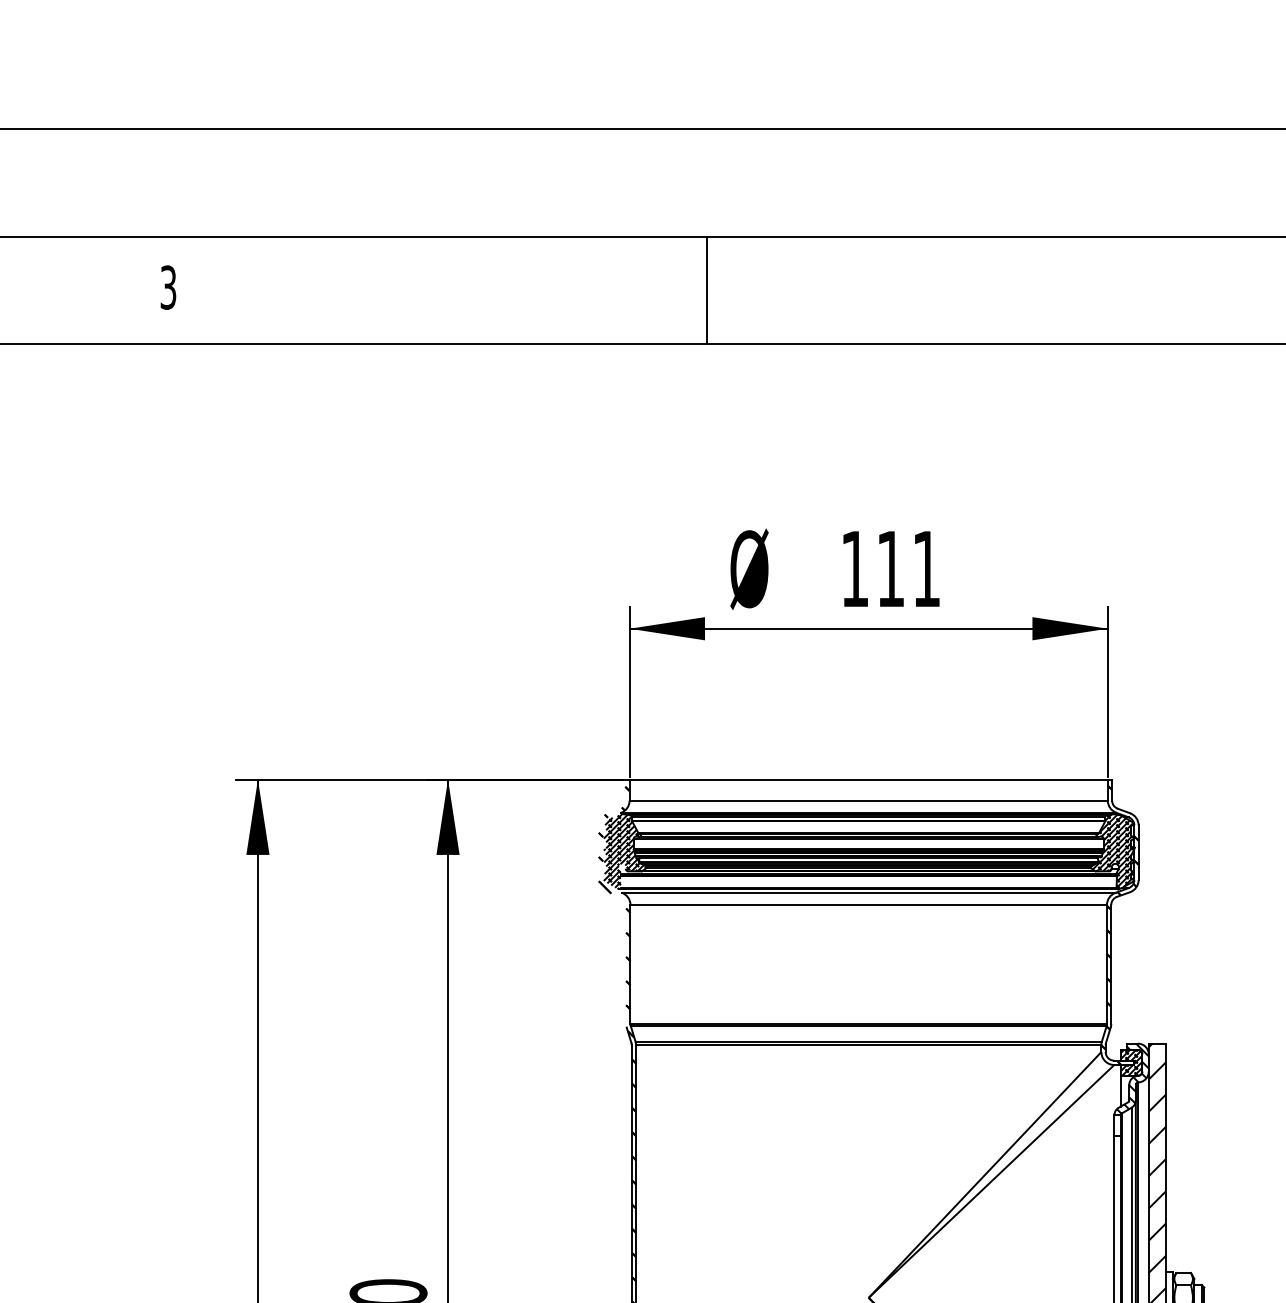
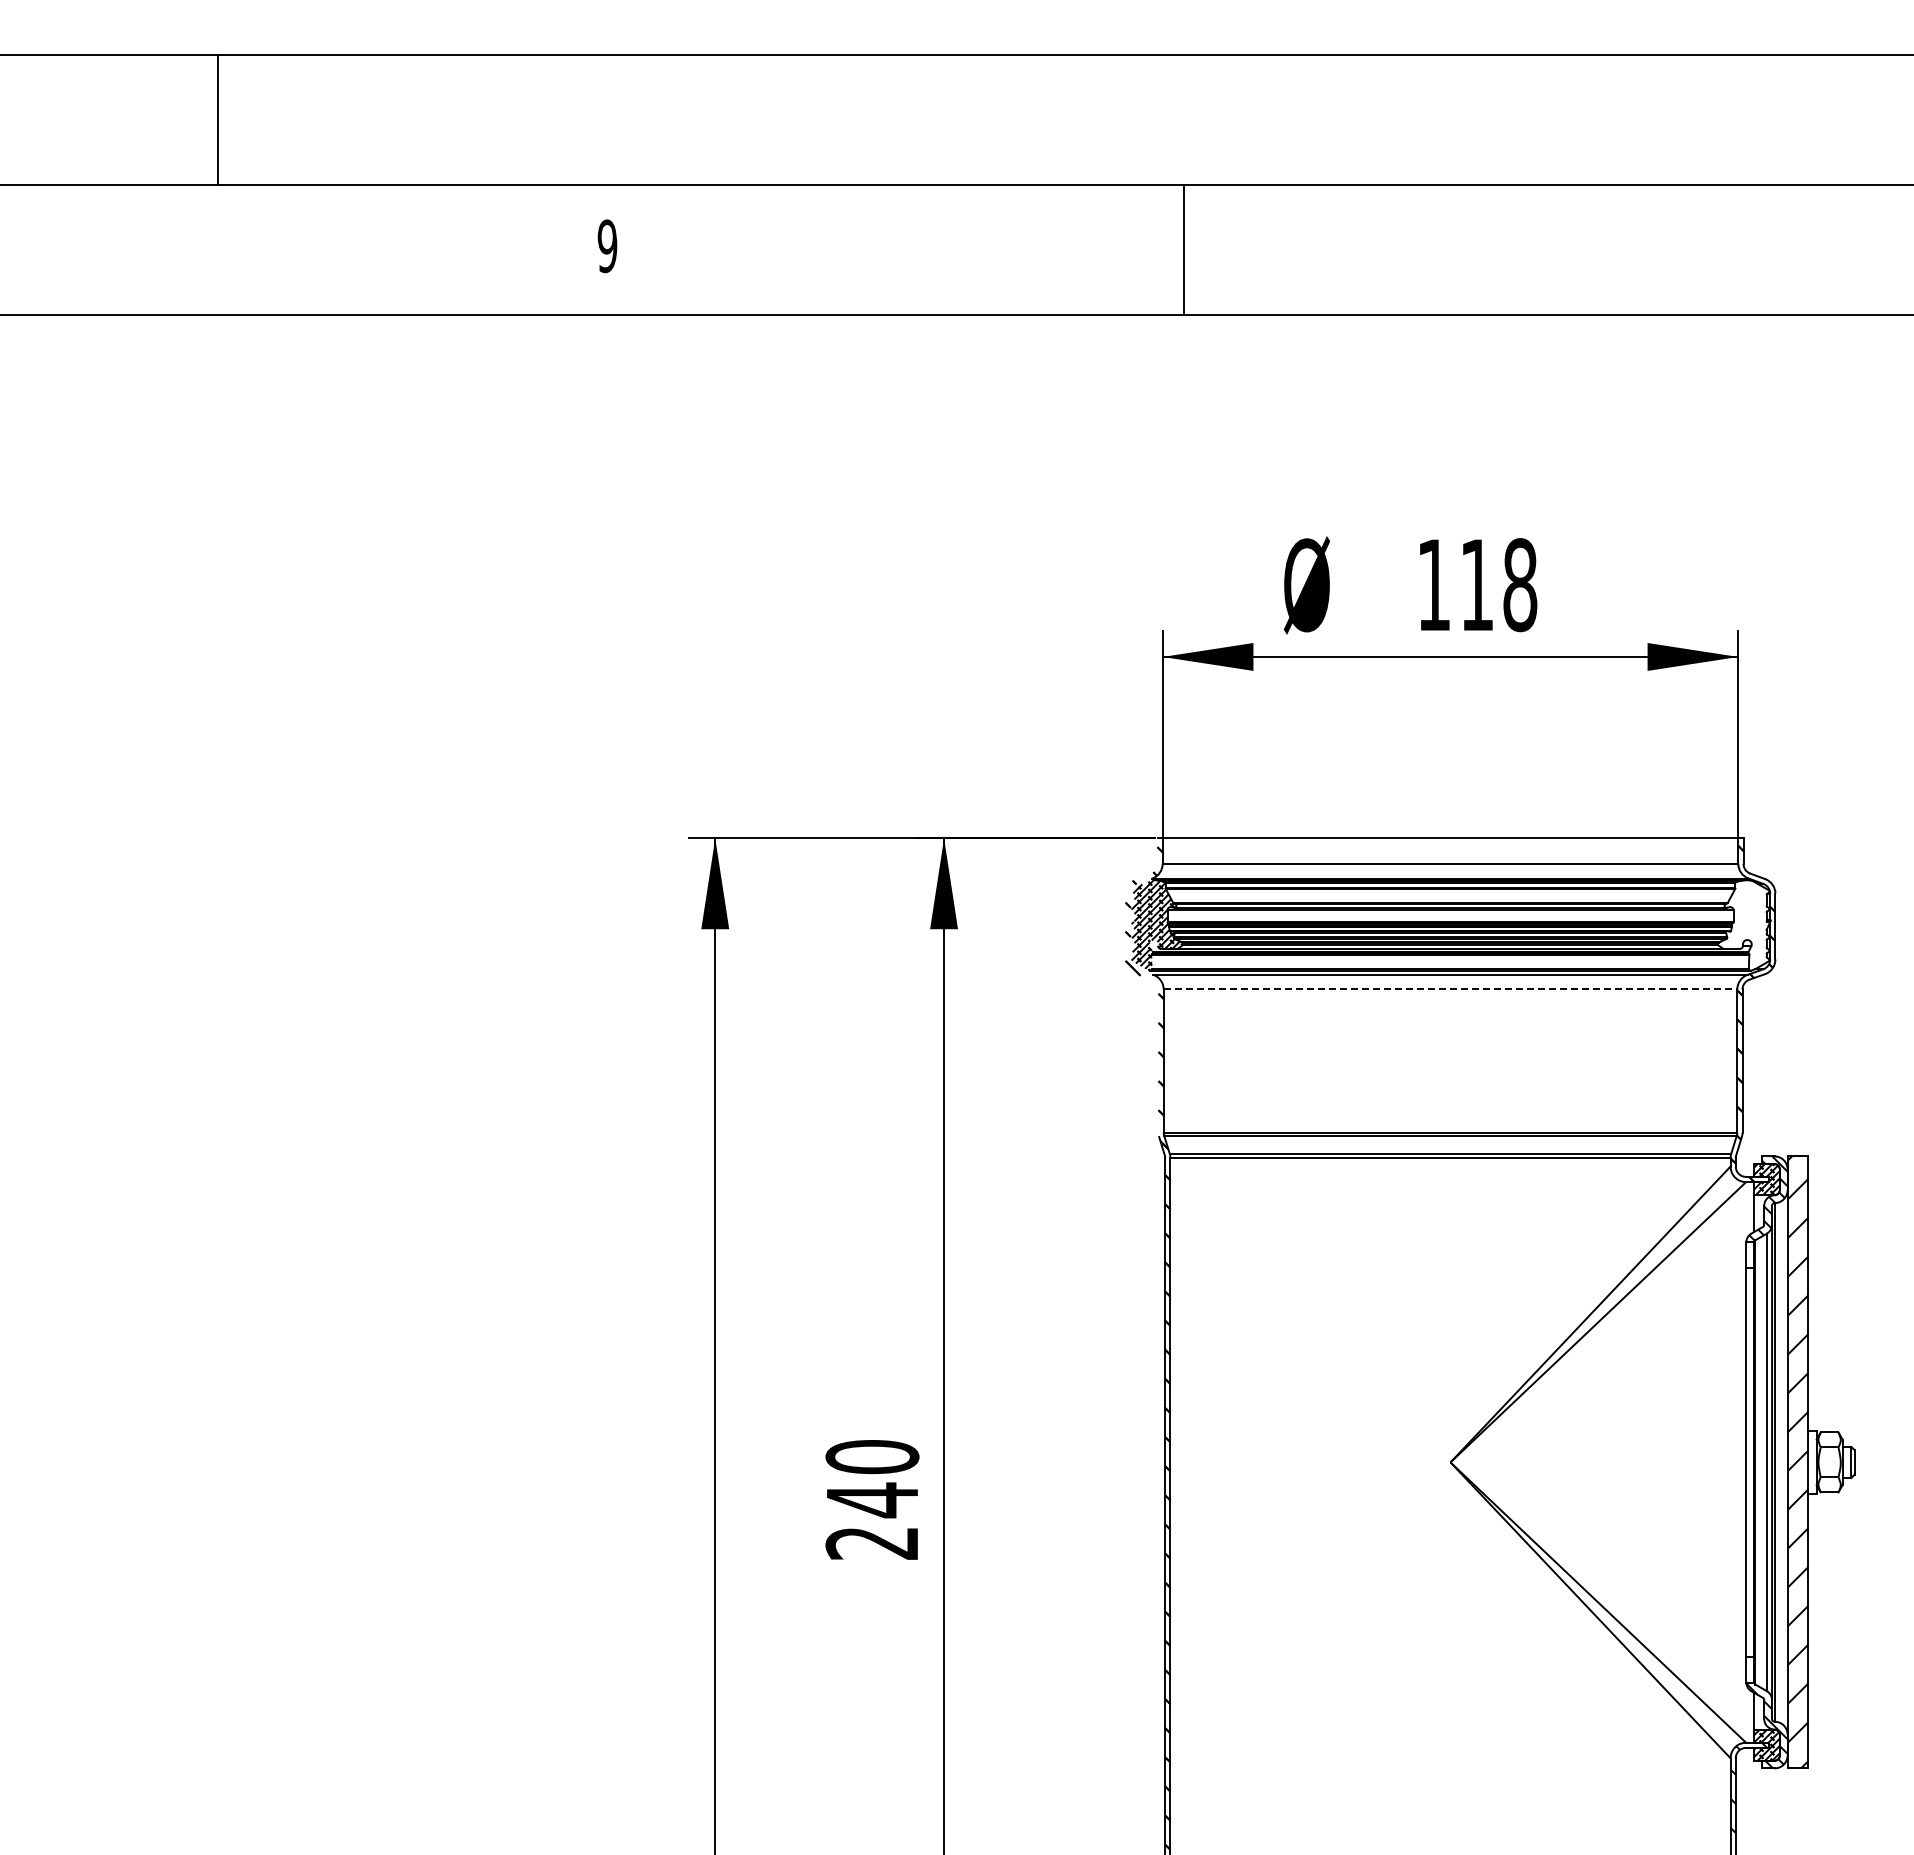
text: (168, 286) -> (607, 245), 3 -> 9
line: (706, 290) -> (1183, 249), moved
text: (926, 569) -> (1520, 585), 111 -> 118
hatch: (1112, 850) -> (1743, 924), removed
line: (868, 904) -> (1450, 989), solid -> dashed

